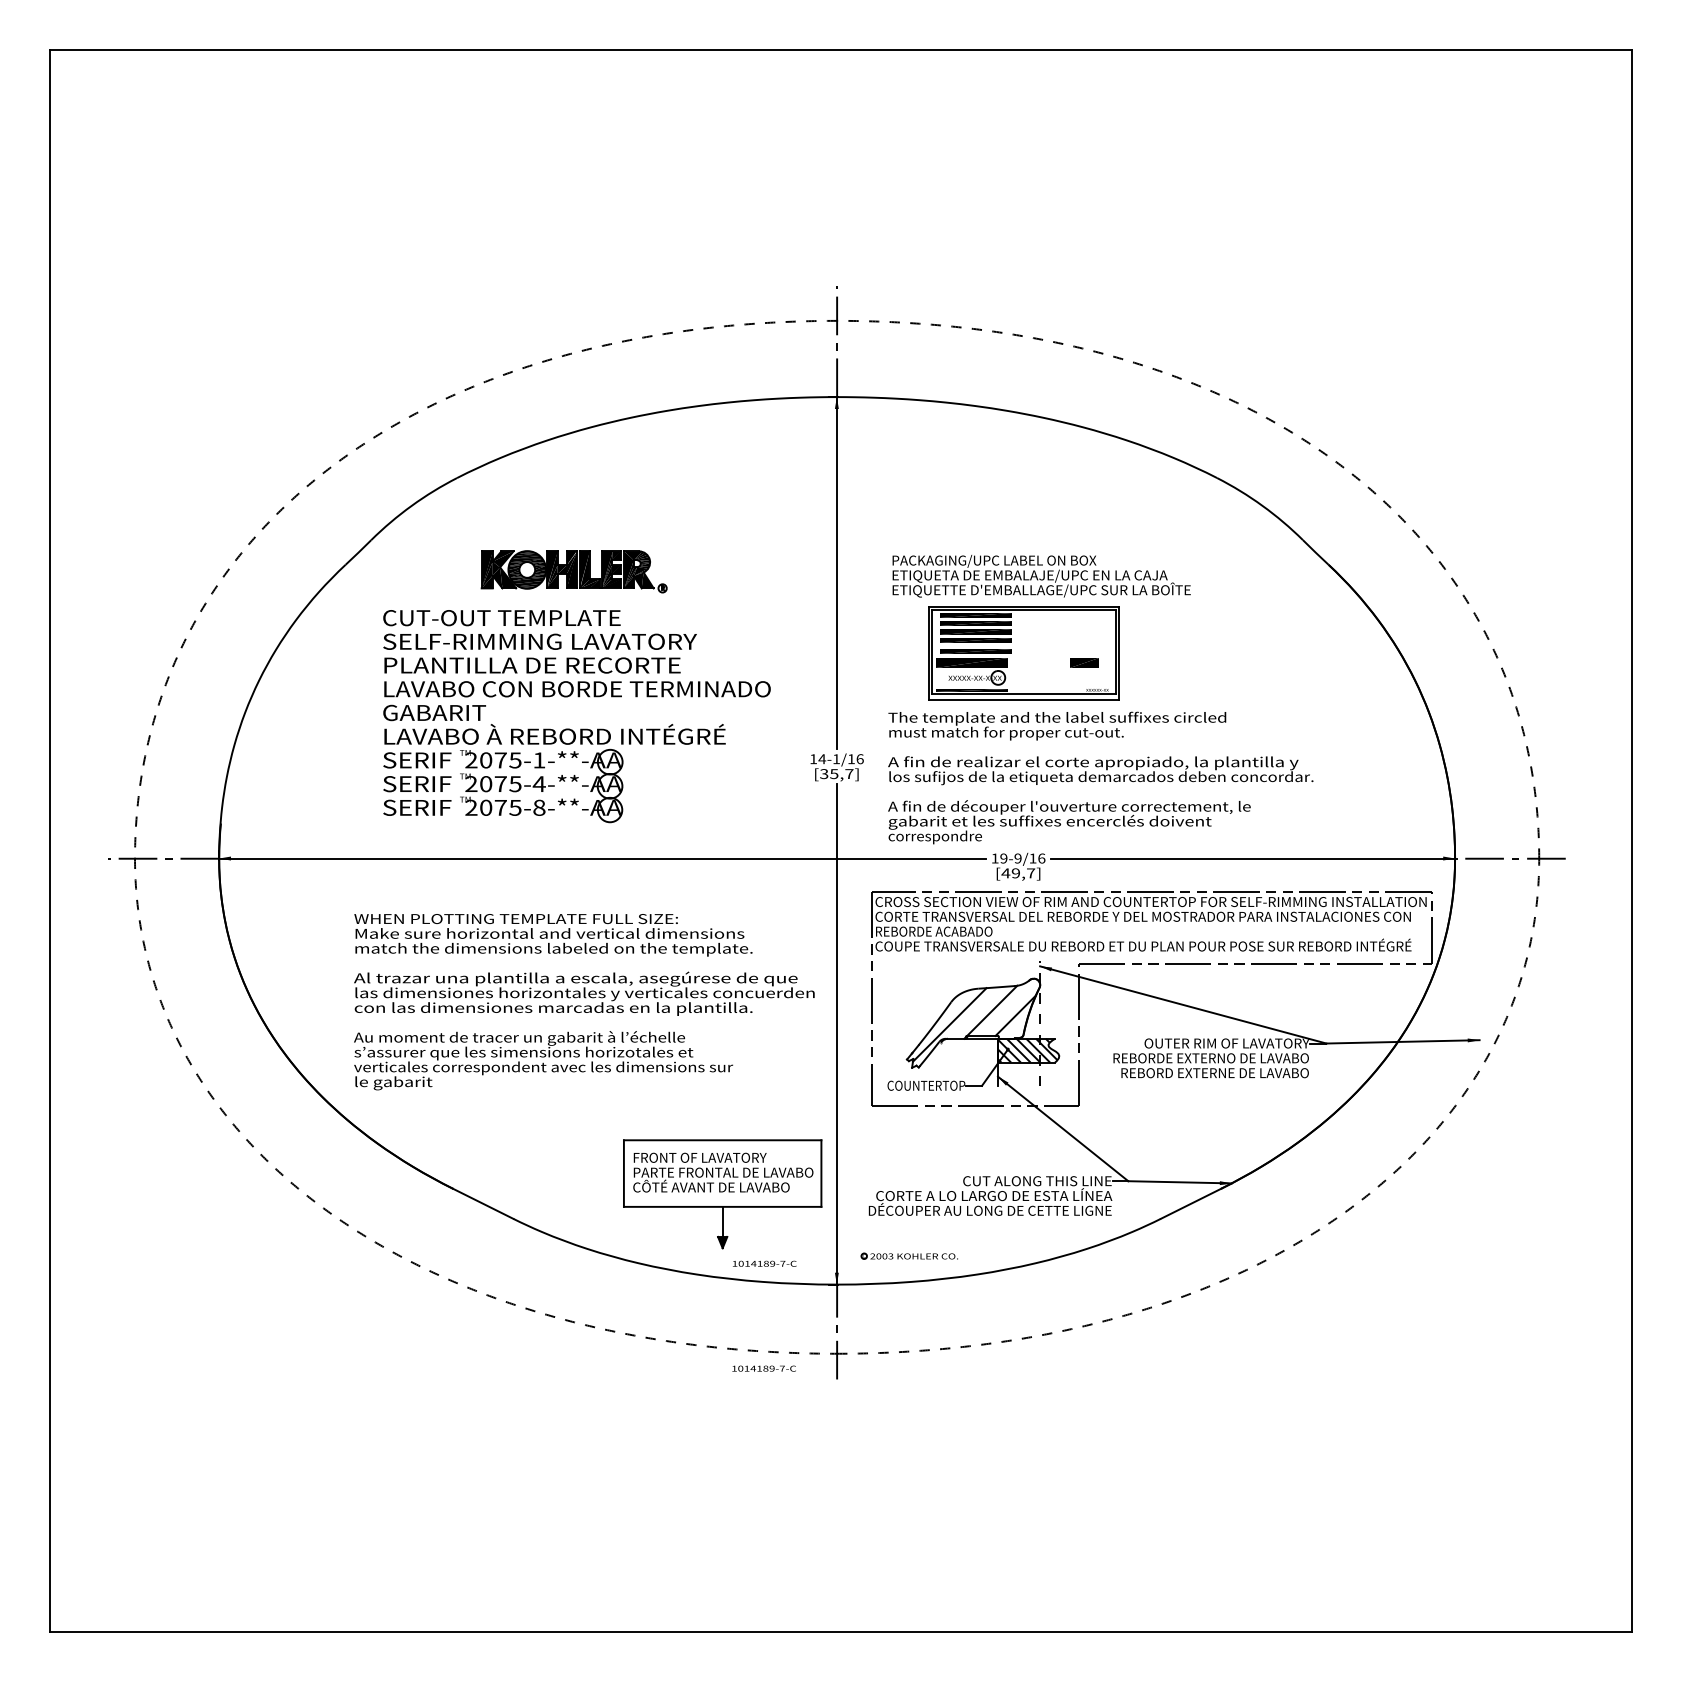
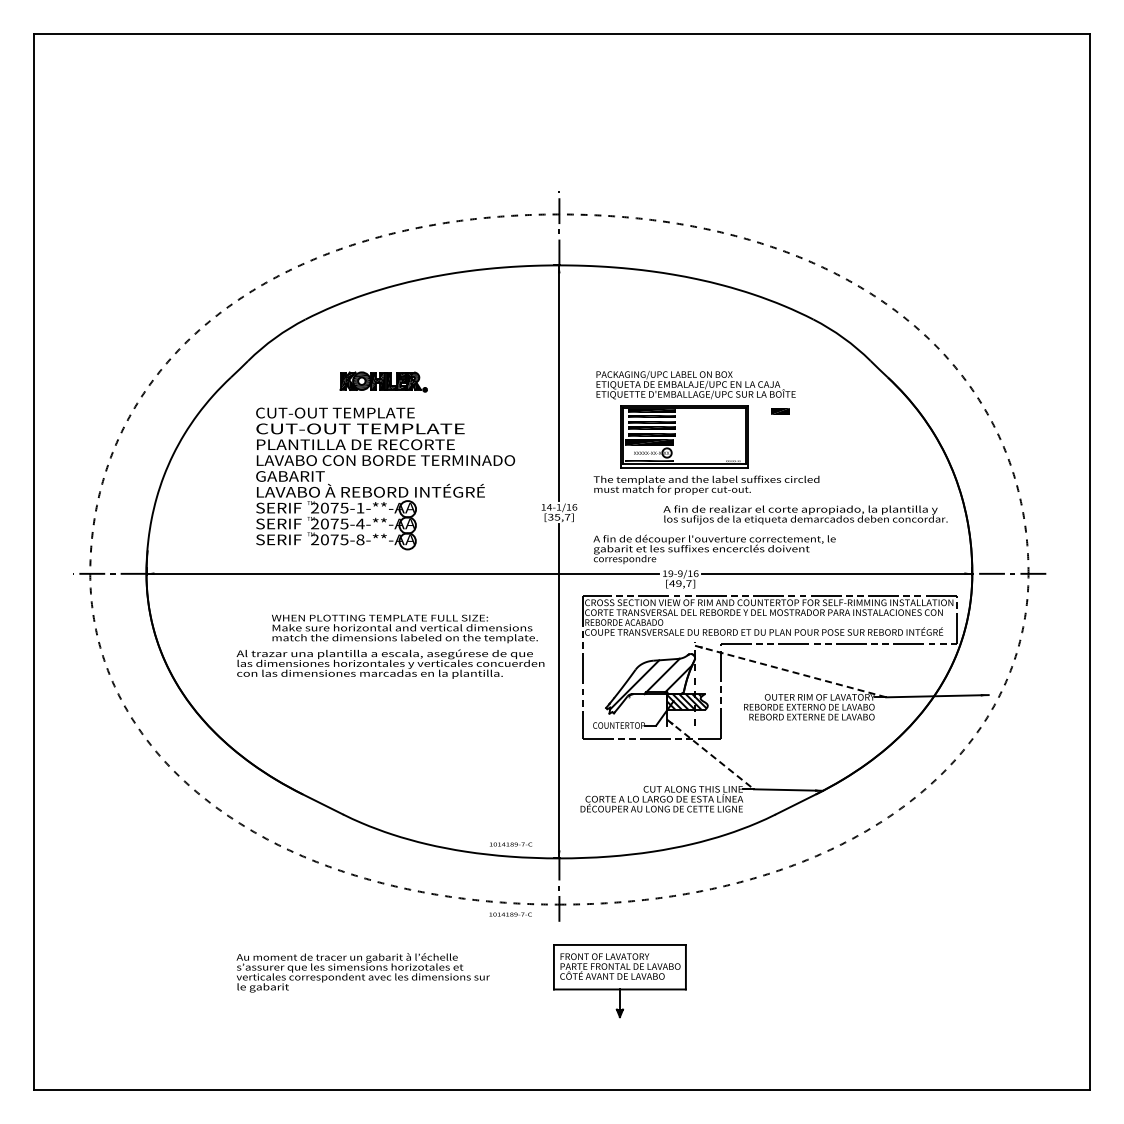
part: (573, 570) -> (383, 381), size x0.7
text: (539, 641) -> (360, 428), SELF-RIMMING LAVATORY -> CUT-OUT TEMPLATE
part: (1084, 662) -> (780, 411), moved
text: (1100, 769) -> (805, 514), moved
text: (552, 934) -> (404, 628), moved
line: (1184, 1004) -> (791, 671), solid -> dashed
text: (542, 1060) -> (362, 972), moved
line: (1063, 1129) -> (710, 754), solid -> dashed
part: (722, 1194) -> (619, 981), moved
part: (909, 1256) -> (607, 839), removed

